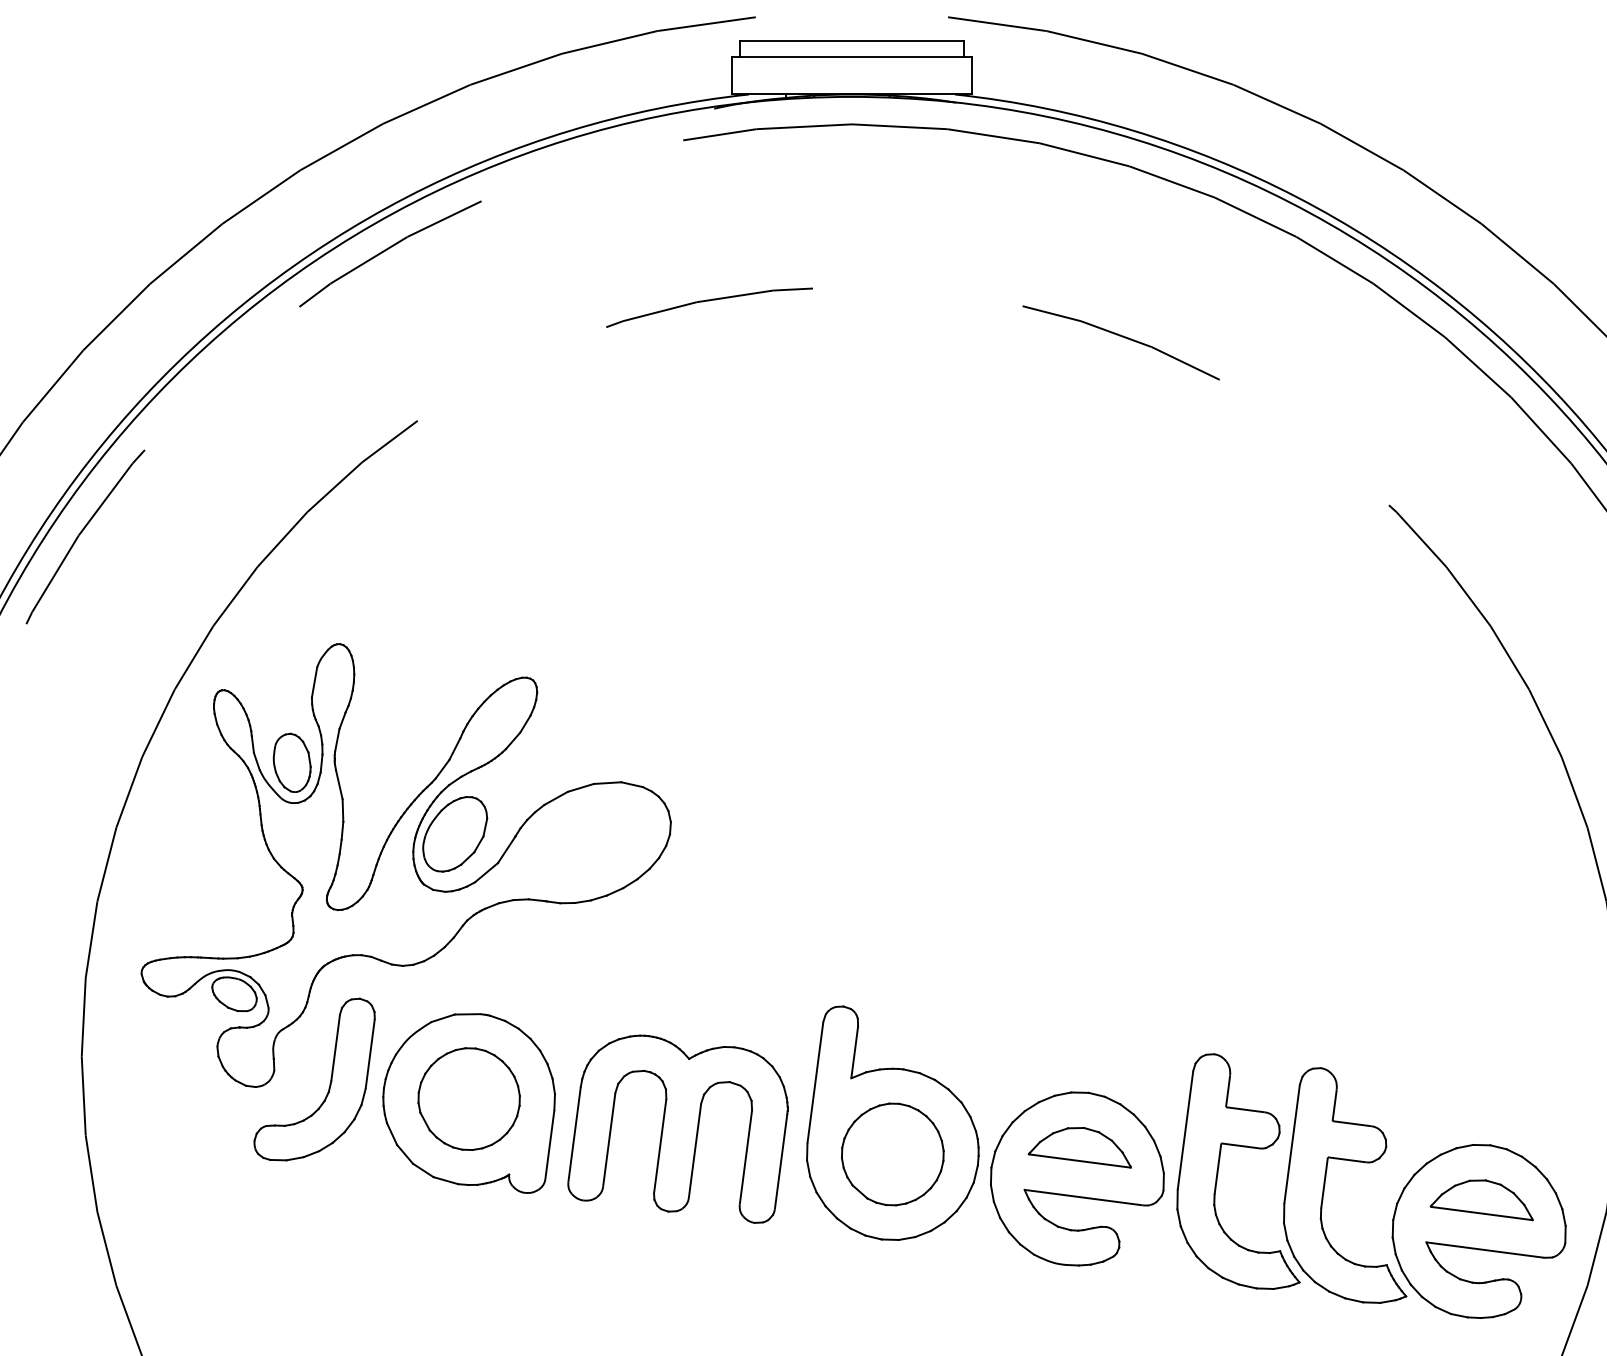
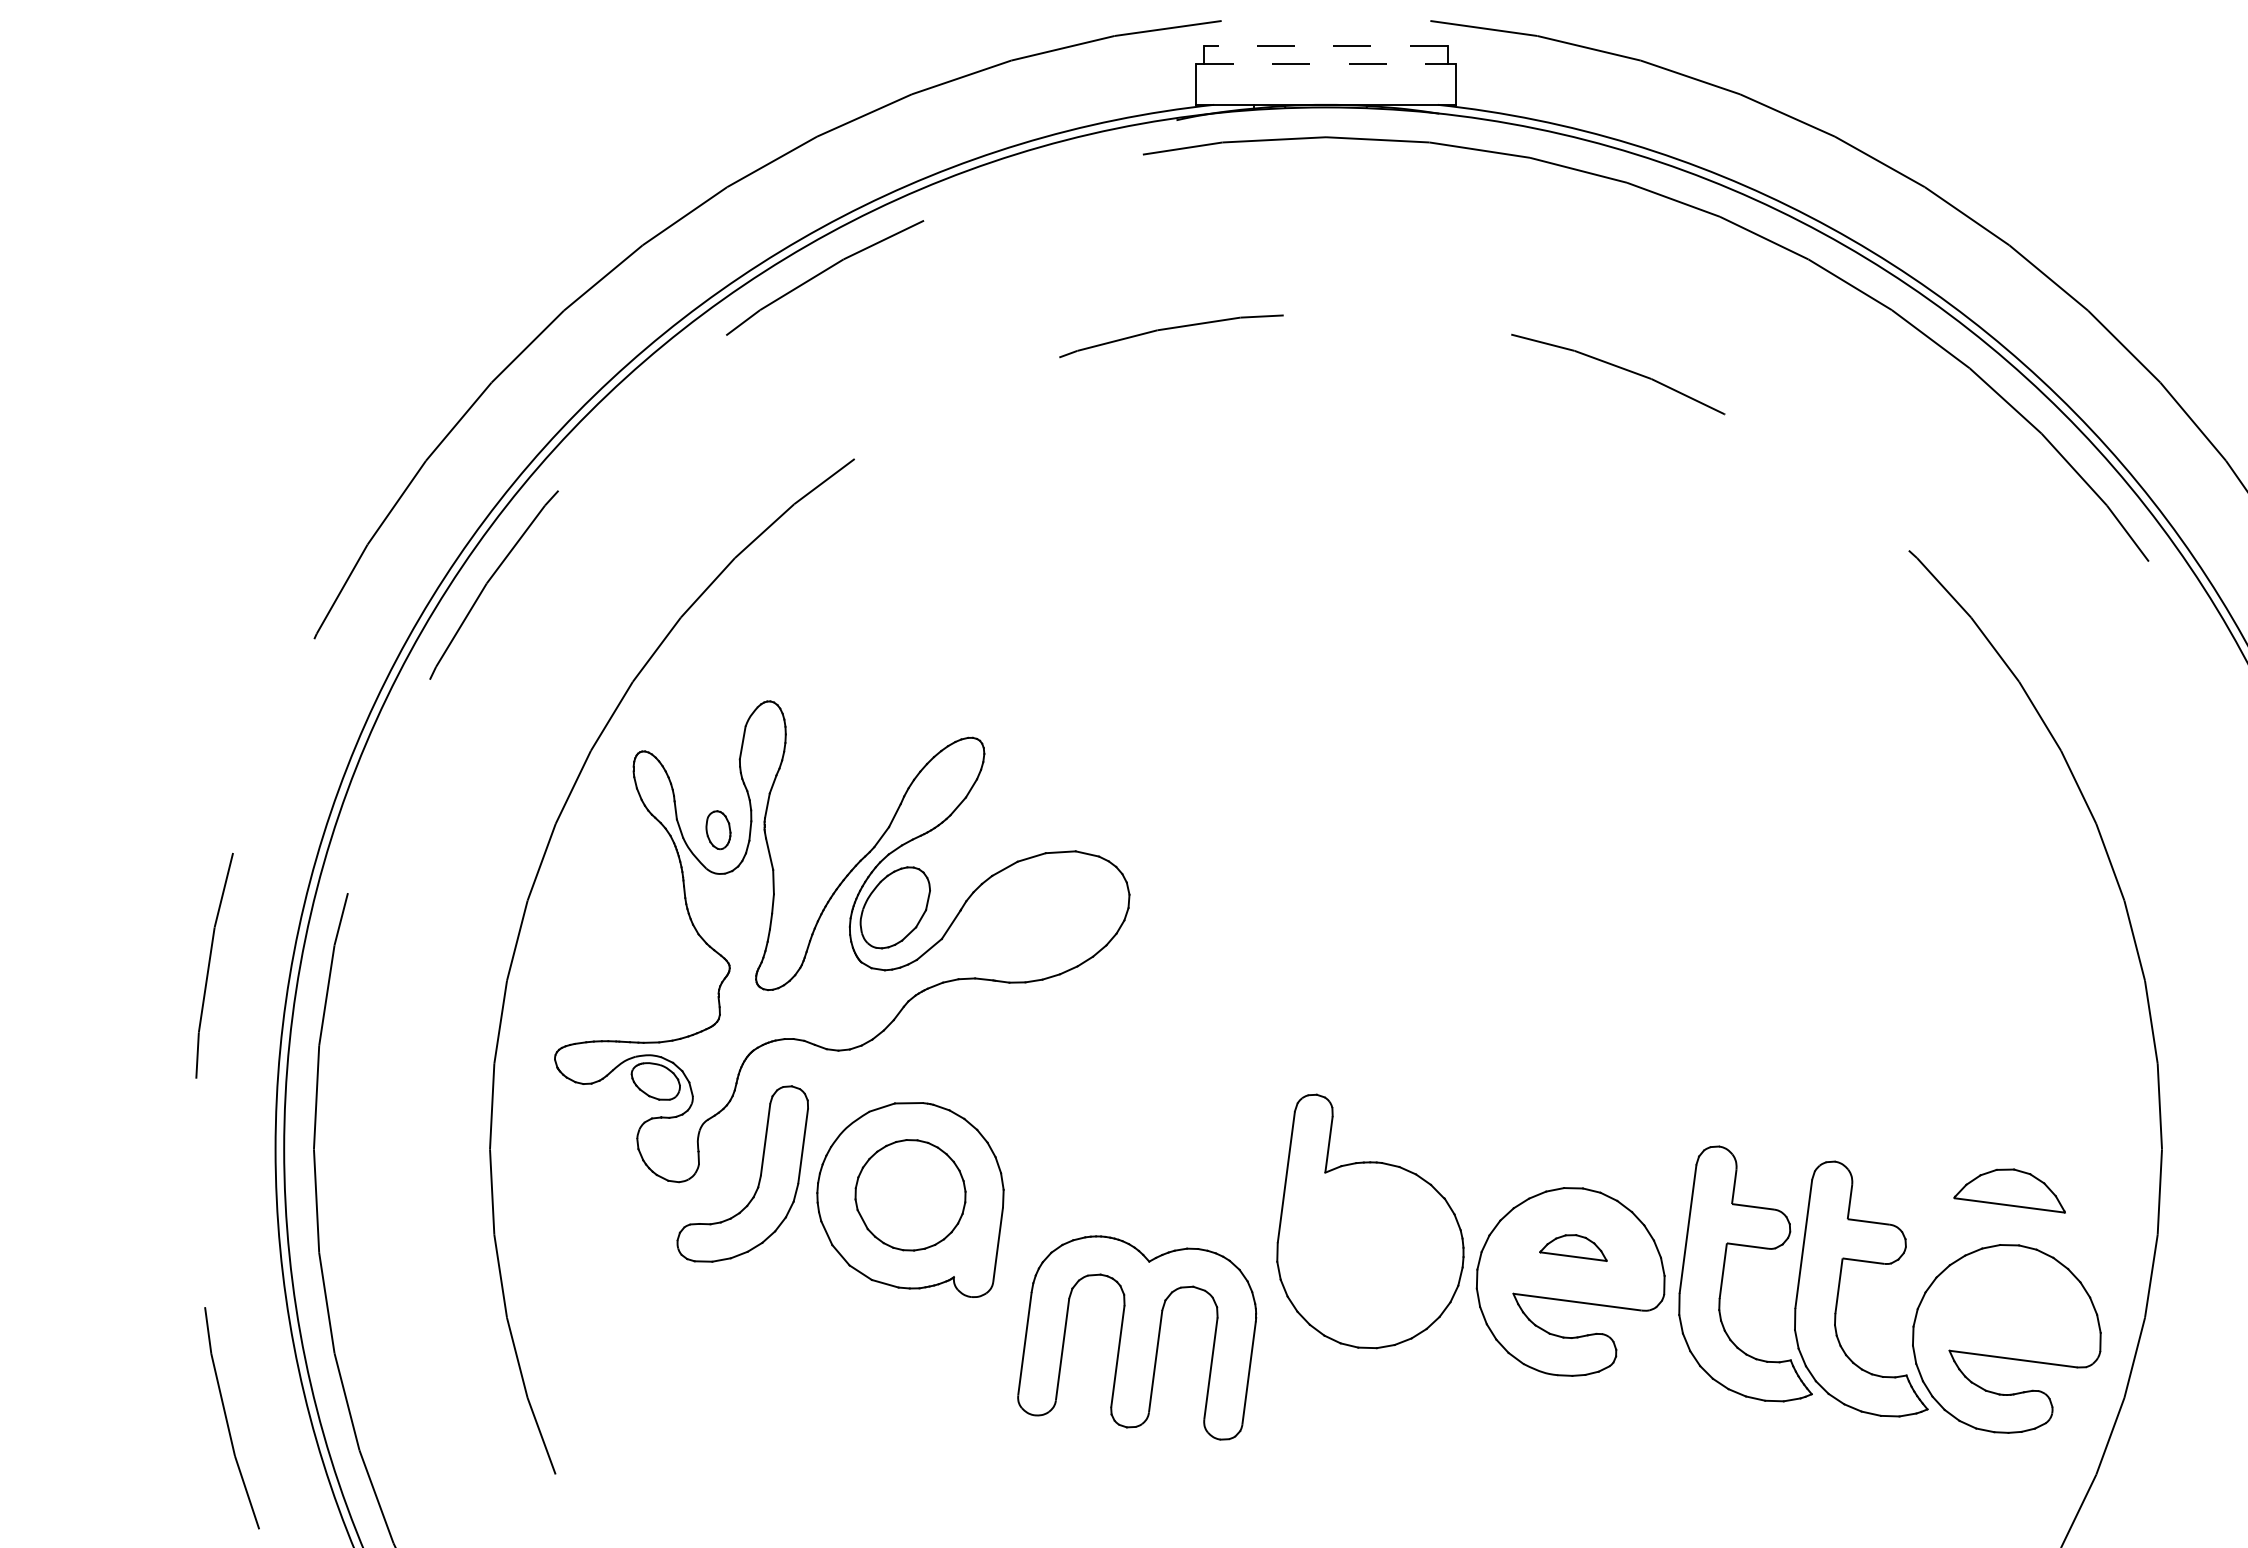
line: (852, 40) -> (1326, 46), solid -> dashed
line: (852, 57) -> (1326, 64), solid -> dashed
part: (292, 762) -> (718, 829), size x0.6
part: (678, 1128) -> (1137, 1337), moved
part: (1079, 1147) -> (1573, 1247), size x0.6
part: (892, 1154) -> (1370, 1255), removed
part: (1481, 1199) -> (2009, 1190), moved

